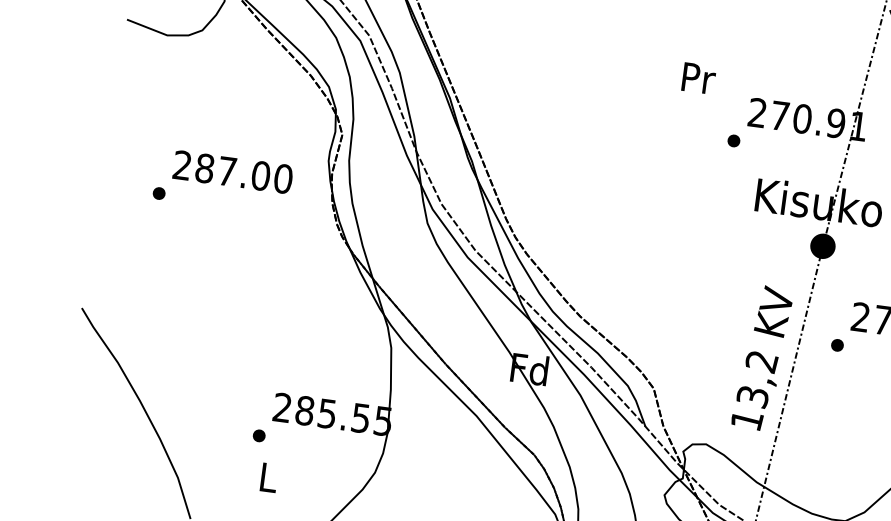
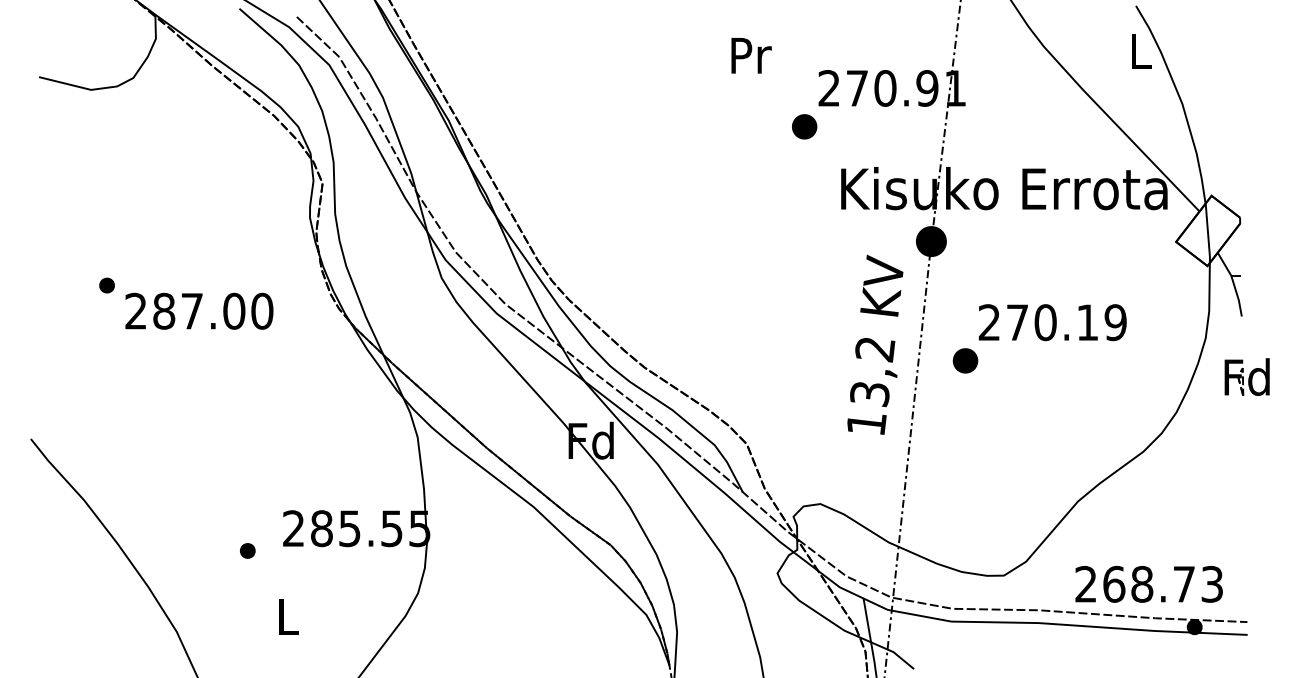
part: (733, 140) -> (804, 126), size x1.6
text: (233, 171) -> (199, 310), moved
part: (837, 345) -> (965, 360), size x1.6
text: (762, 357) -> (875, 344), moved
part: (259, 435) -> (247, 550), moved

